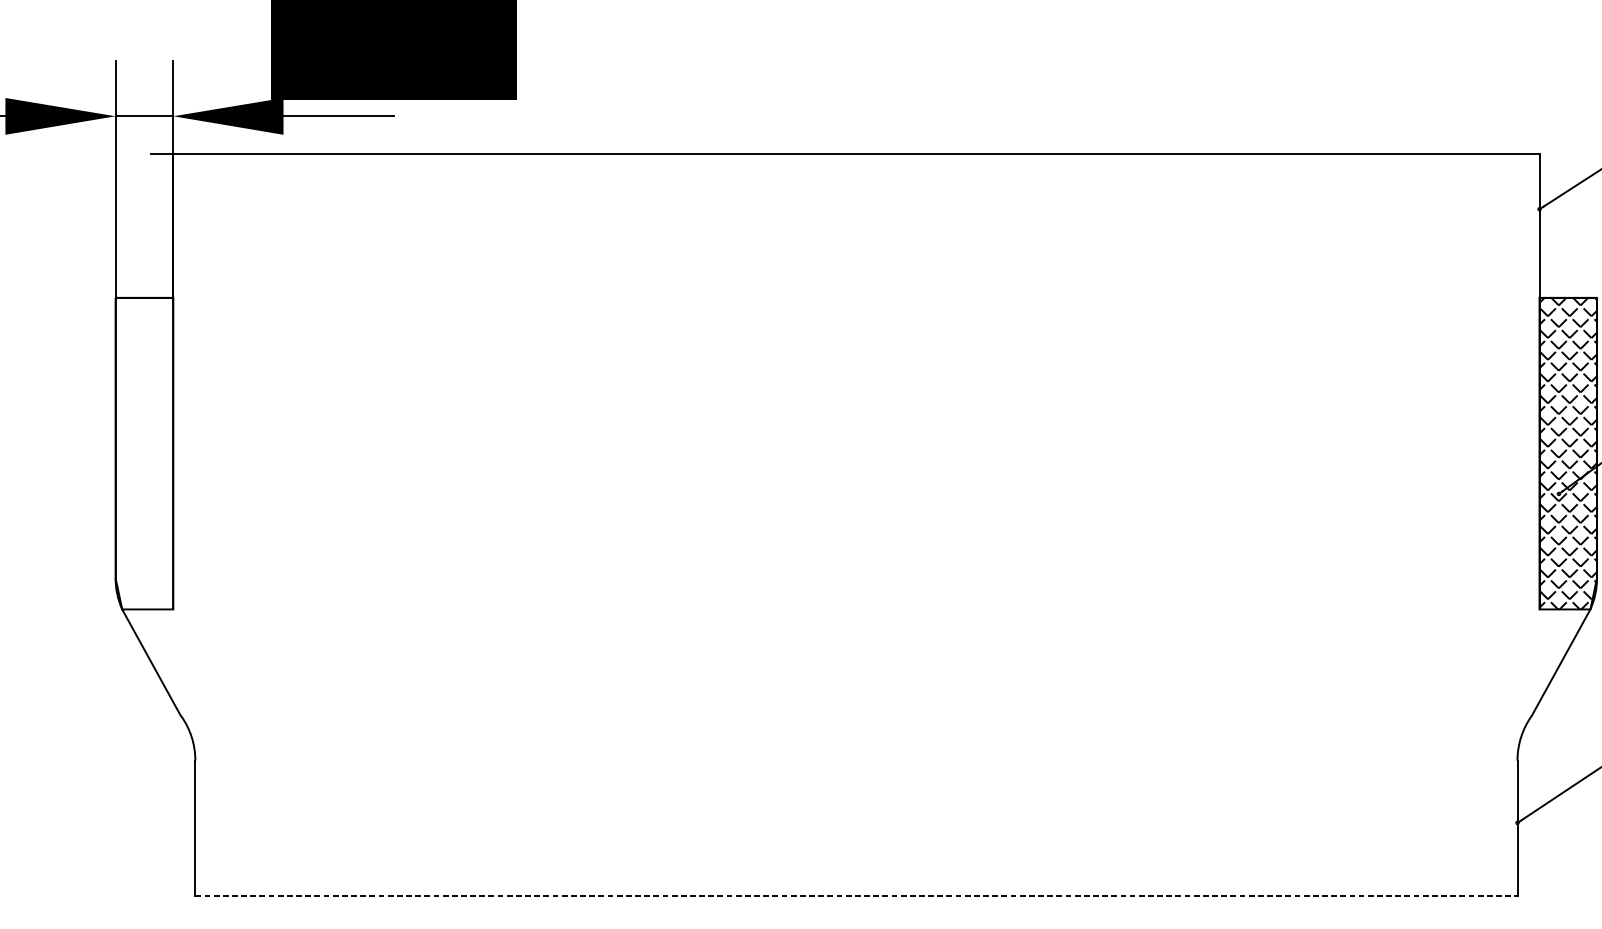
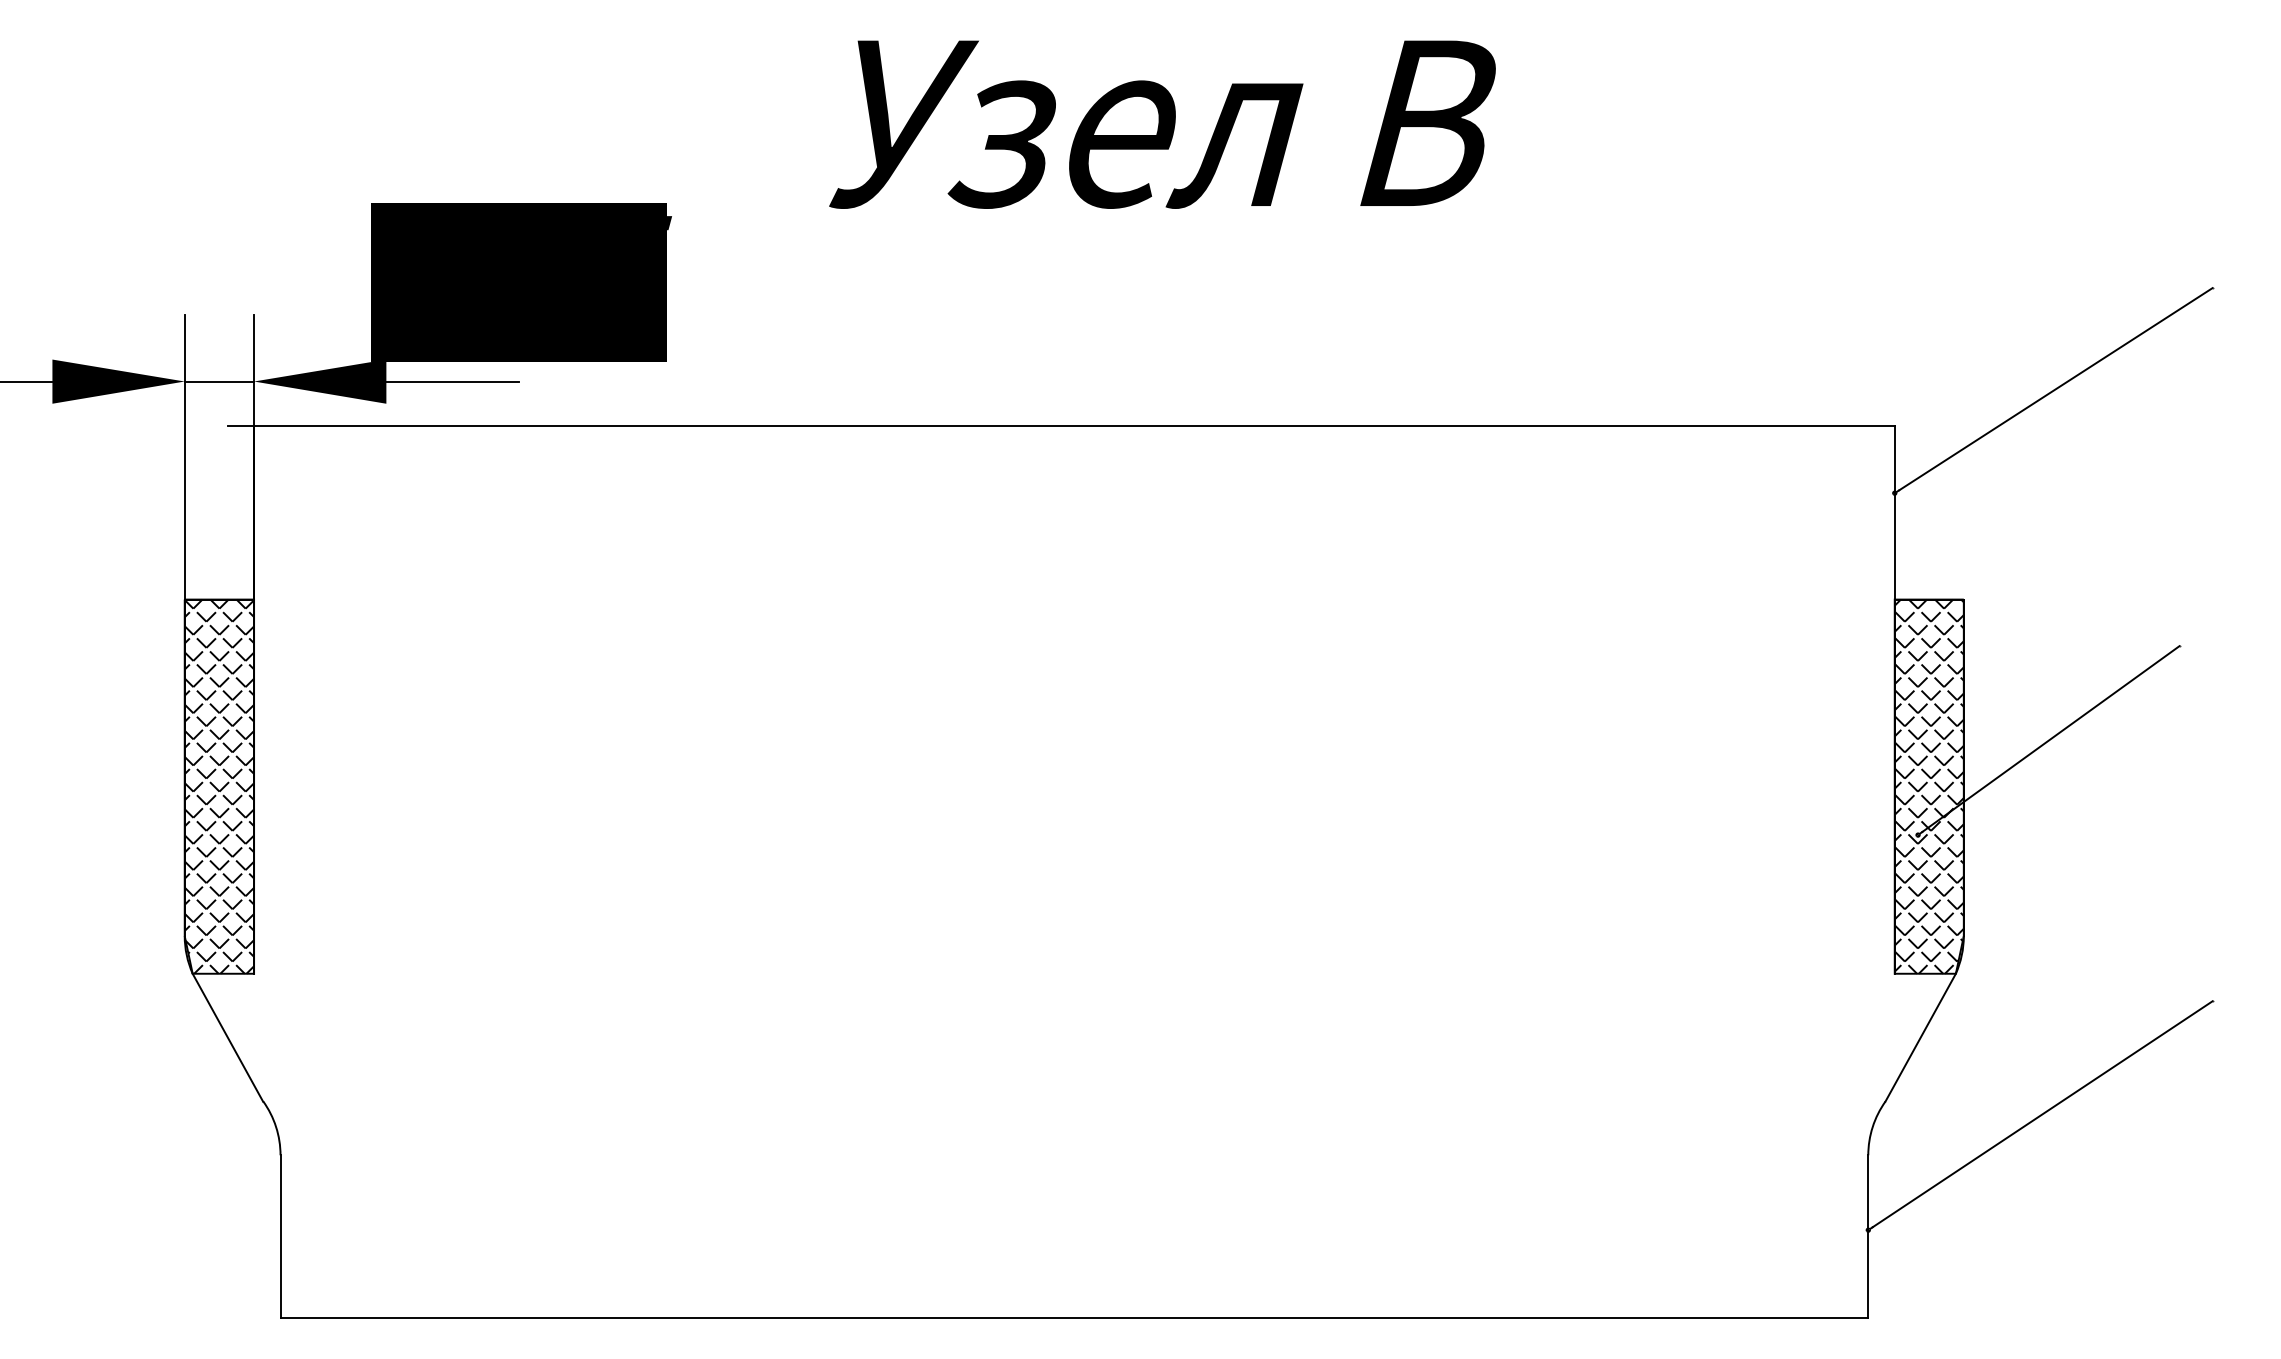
hatch: (144, 453) -> (219, 786), added
line: (856, 896) -> (1074, 1318), dashed -> solid

